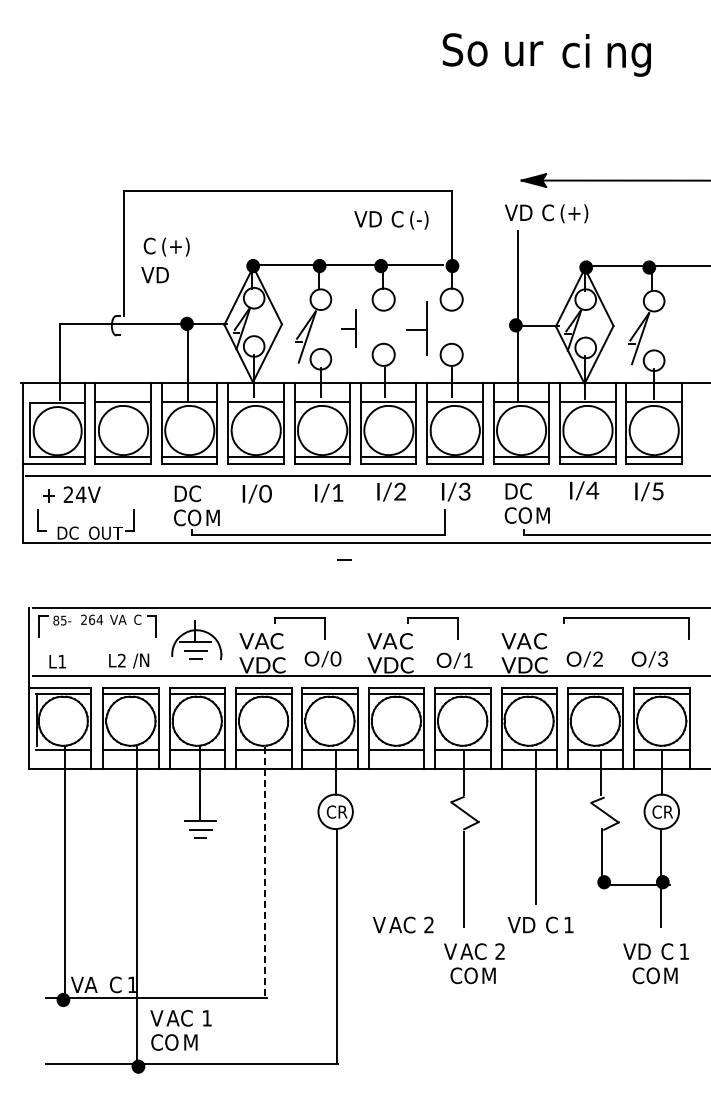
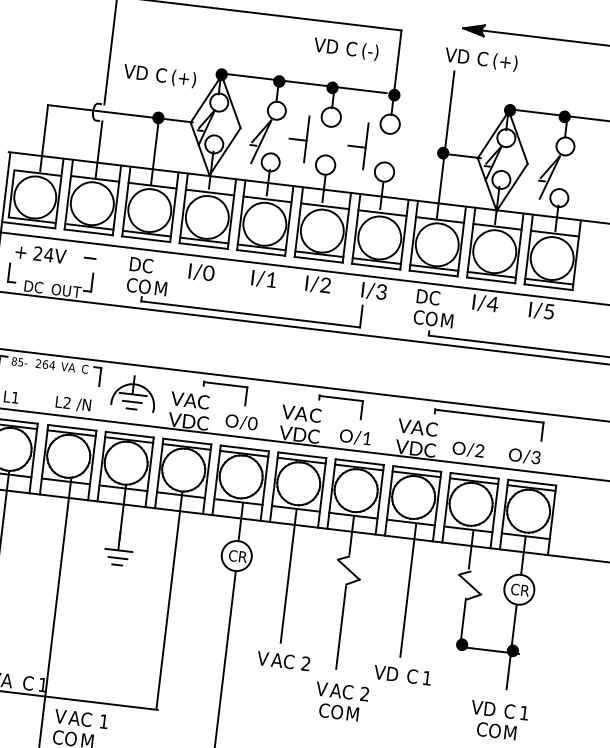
text: (166, 246) -> (175, 77), moved
part: (348, 328) -> (297, 138), size x1.43
line: (123, 367) -> (98, 149), added
line: (344, 559) -> (90, 257), moved
part: (626, 618) -> (489, 416), moved
line: (397, 827) -> (288, 576), added
line: (265, 871) -> (169, 600), dashed -> solid

